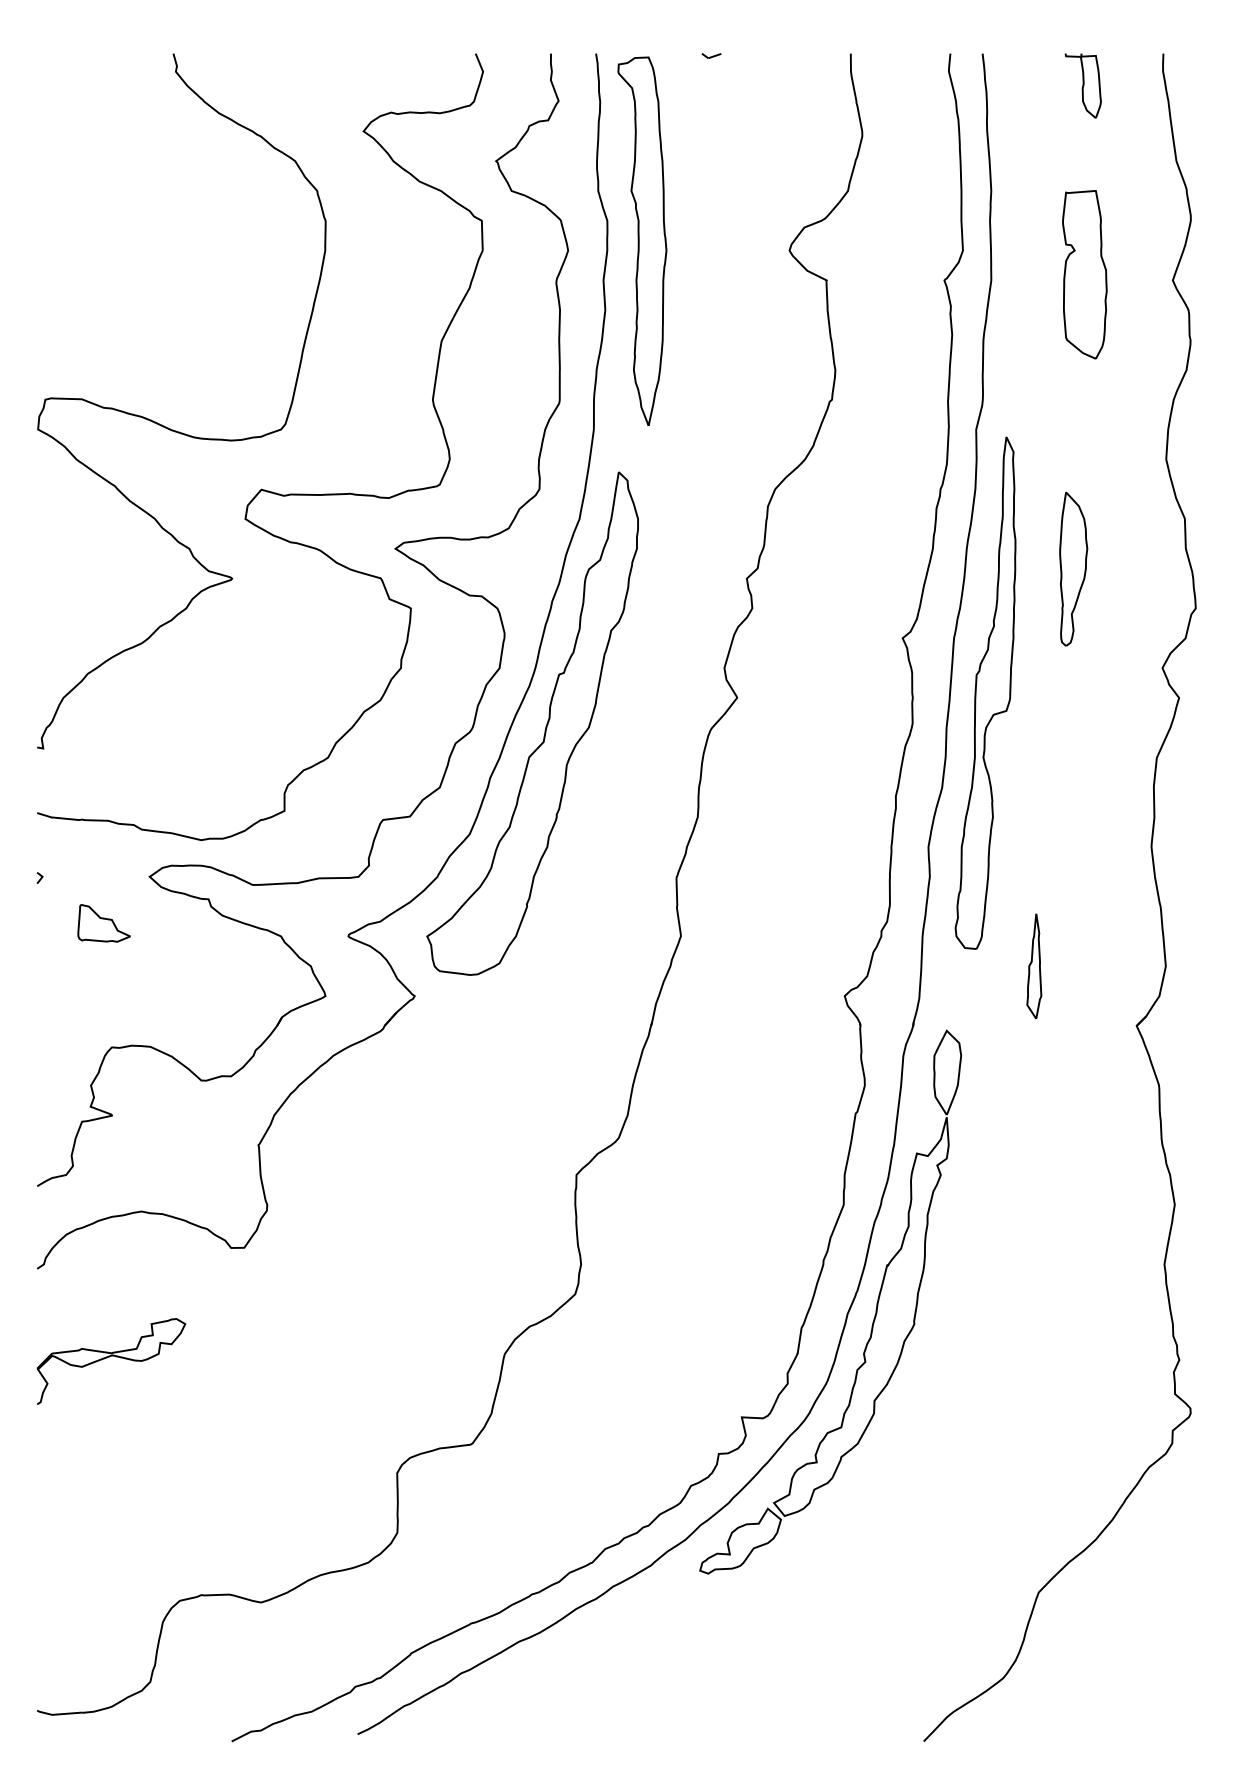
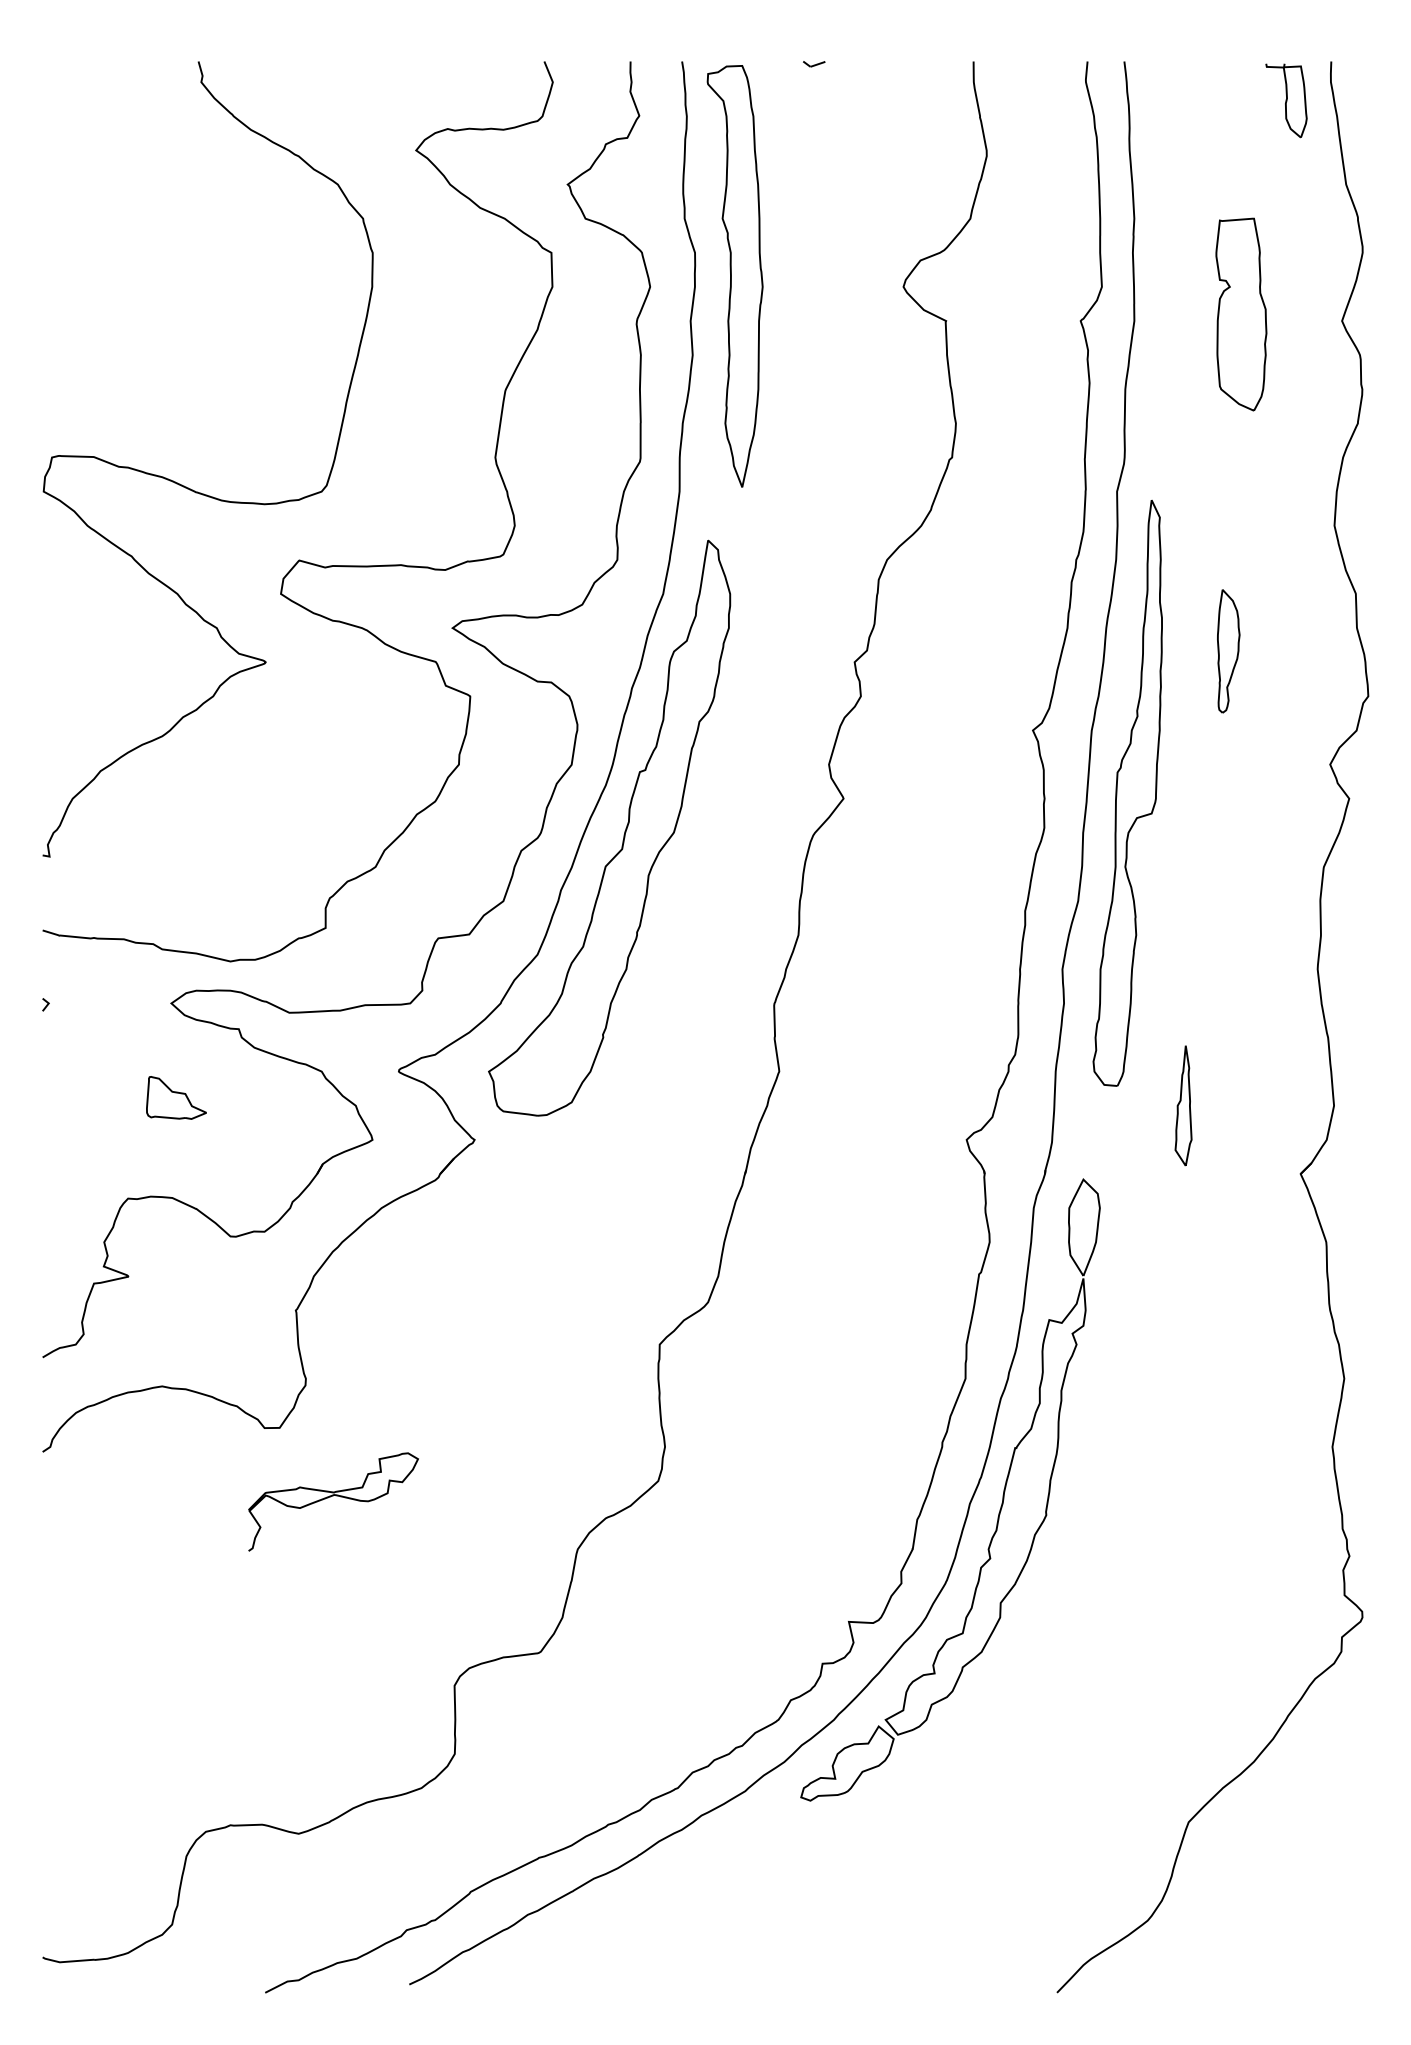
part: (1082, 85) -> (1285, 100), moved
part: (1073, 568) -> (1228, 650), size x0.7
part: (103, 923) -> (175, 1098), moved
curve: (109, 1357) -> (331, 1497), moved

